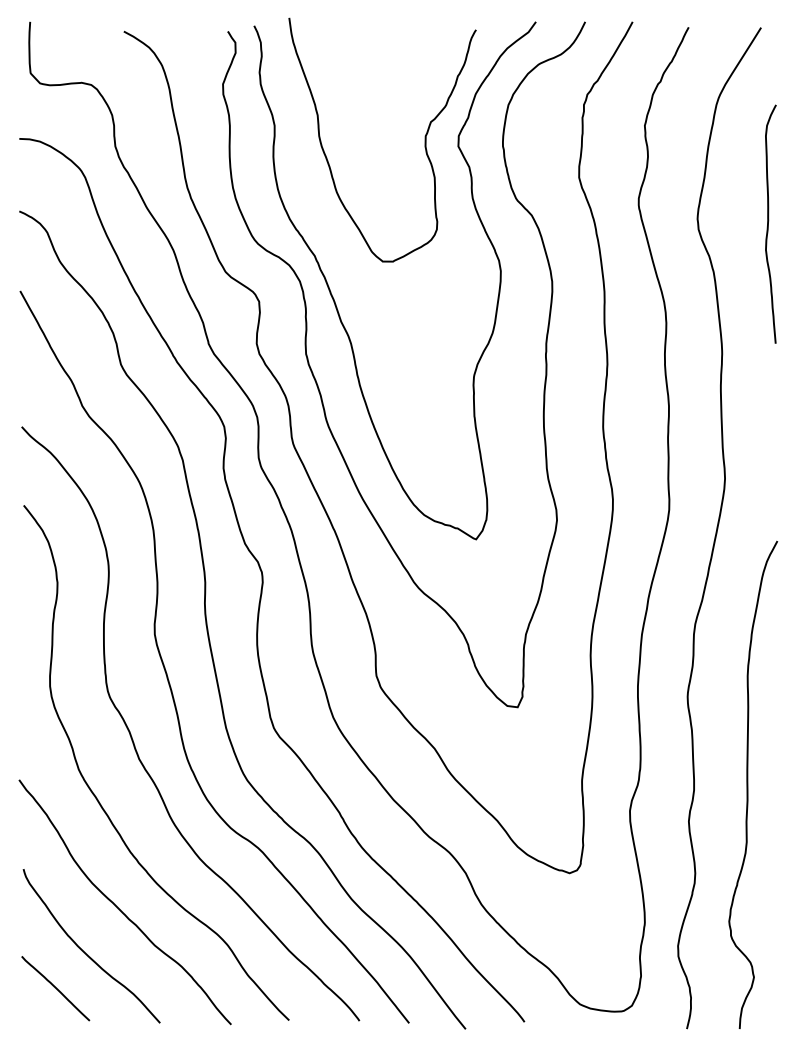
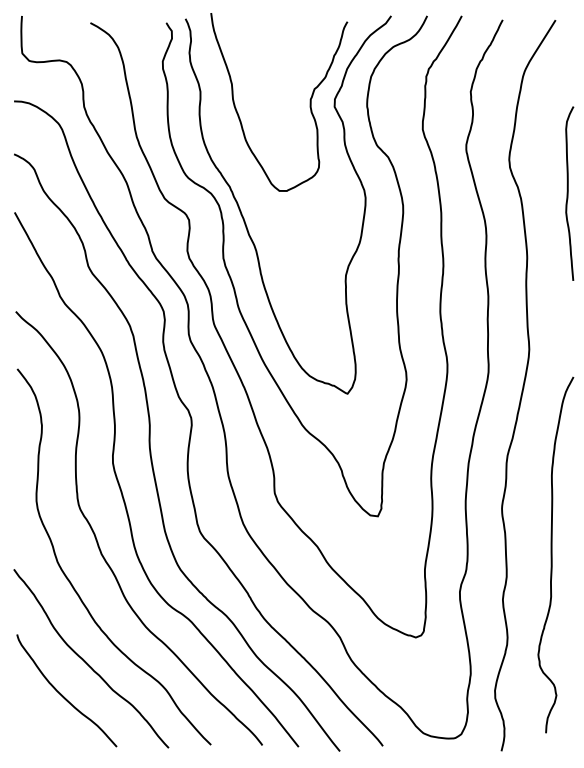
curve: (769, 223) -> (568, 193), moved
curve: (748, 784) -> (552, 554), moved
line: (55, 988) -> (40, 721), removed

